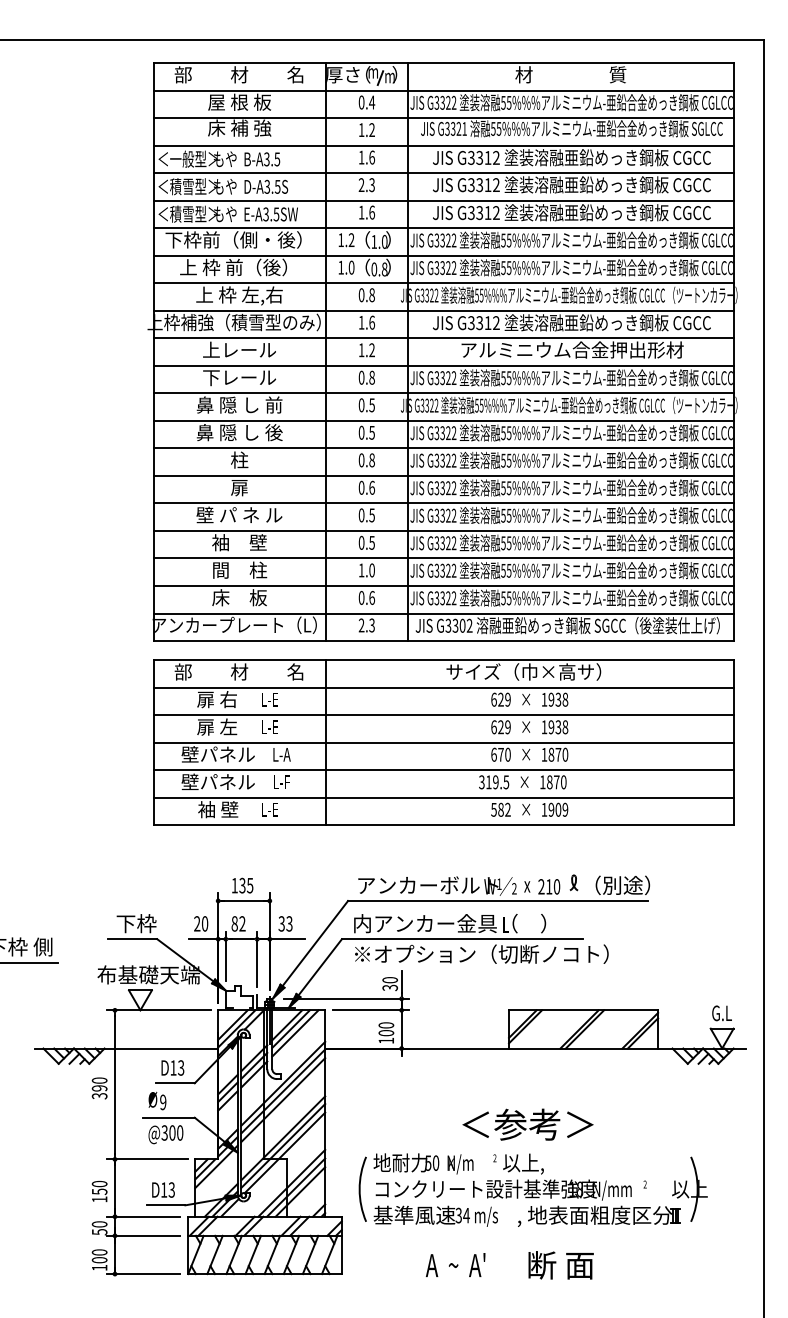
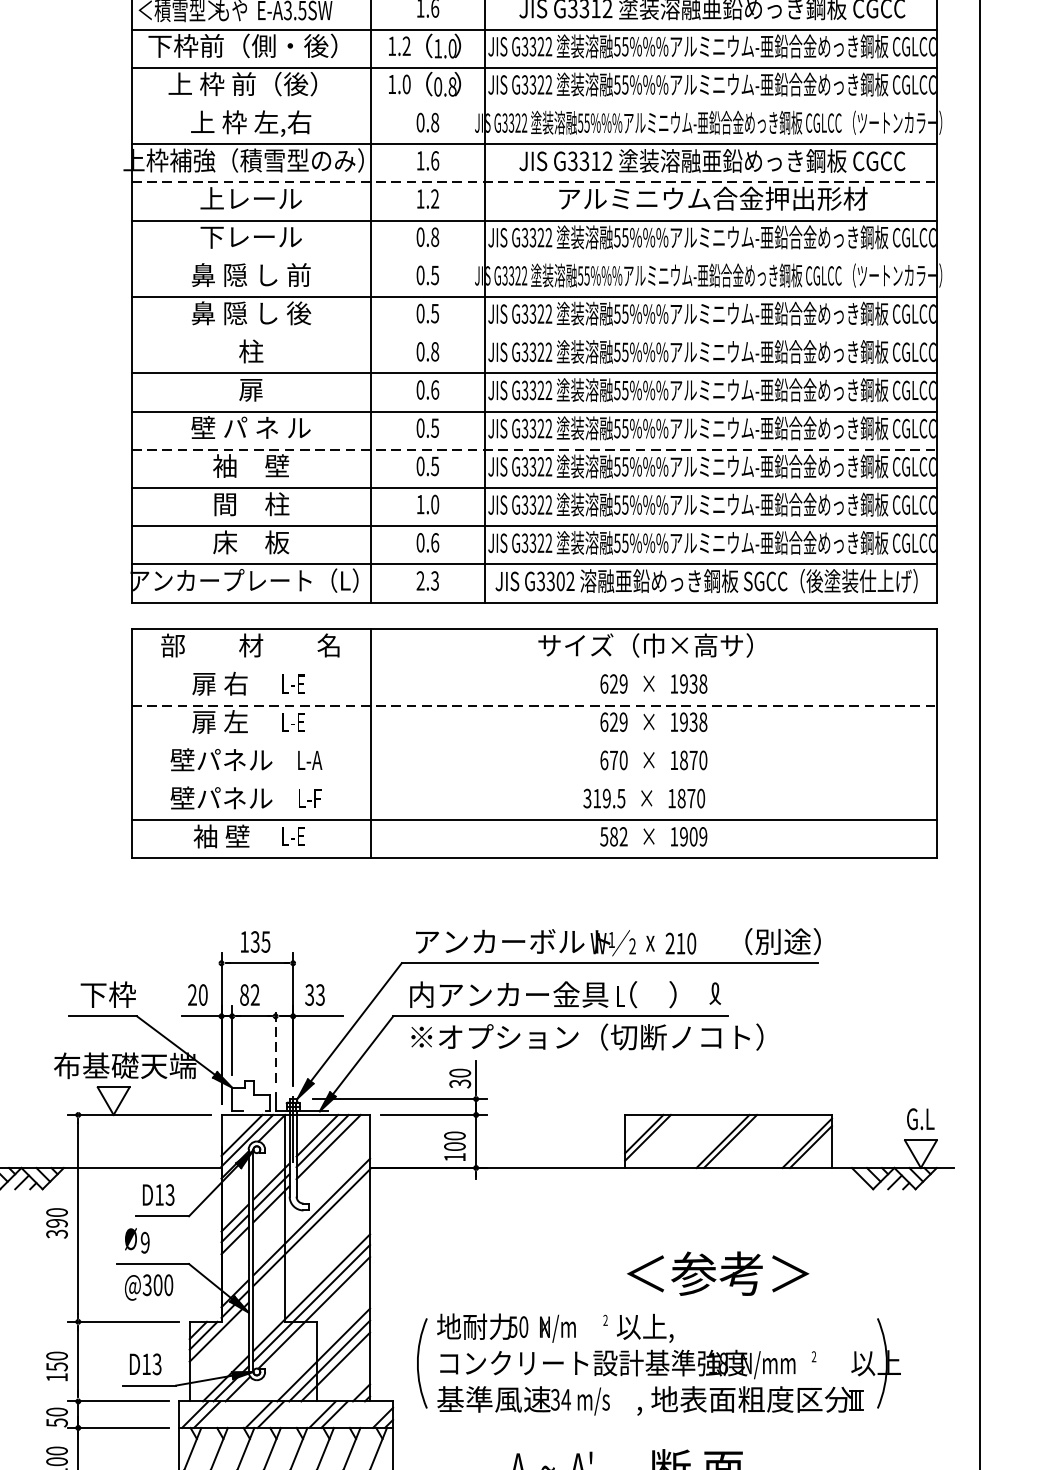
line: (443, 283) -> (534, 106), removed
line: (444, 338) -> (535, 182), solid -> dashed
line: (443, 393) -> (534, 259), removed
line: (443, 448) -> (534, 335), removed
line: (444, 530) -> (535, 449), solid -> dashed
line: (443, 687) -> (534, 667), removed
line: (444, 715) -> (535, 705), solid -> dashed
line: (443, 742) -> (534, 743), removed
line: (443, 770) -> (534, 782), removed
part: (573, 882) -> (714, 993), moved
line: (257, 959) -> (276, 1044), solid -> dashed
line: (283, 1100) -> (312, 1240), removed
text: (527, 1124) -> (717, 1273), moved

